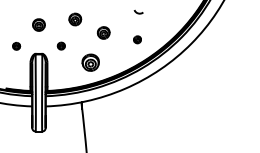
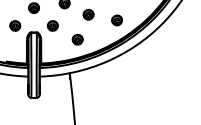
part: (137, 39) -> (117, 20), size x1.67
part: (61, 45) -> (53, 25), size x1.67
part: (16, 46) -> (15, 26), size x1.67
part: (90, 62) -> (77, 39), size x0.71

